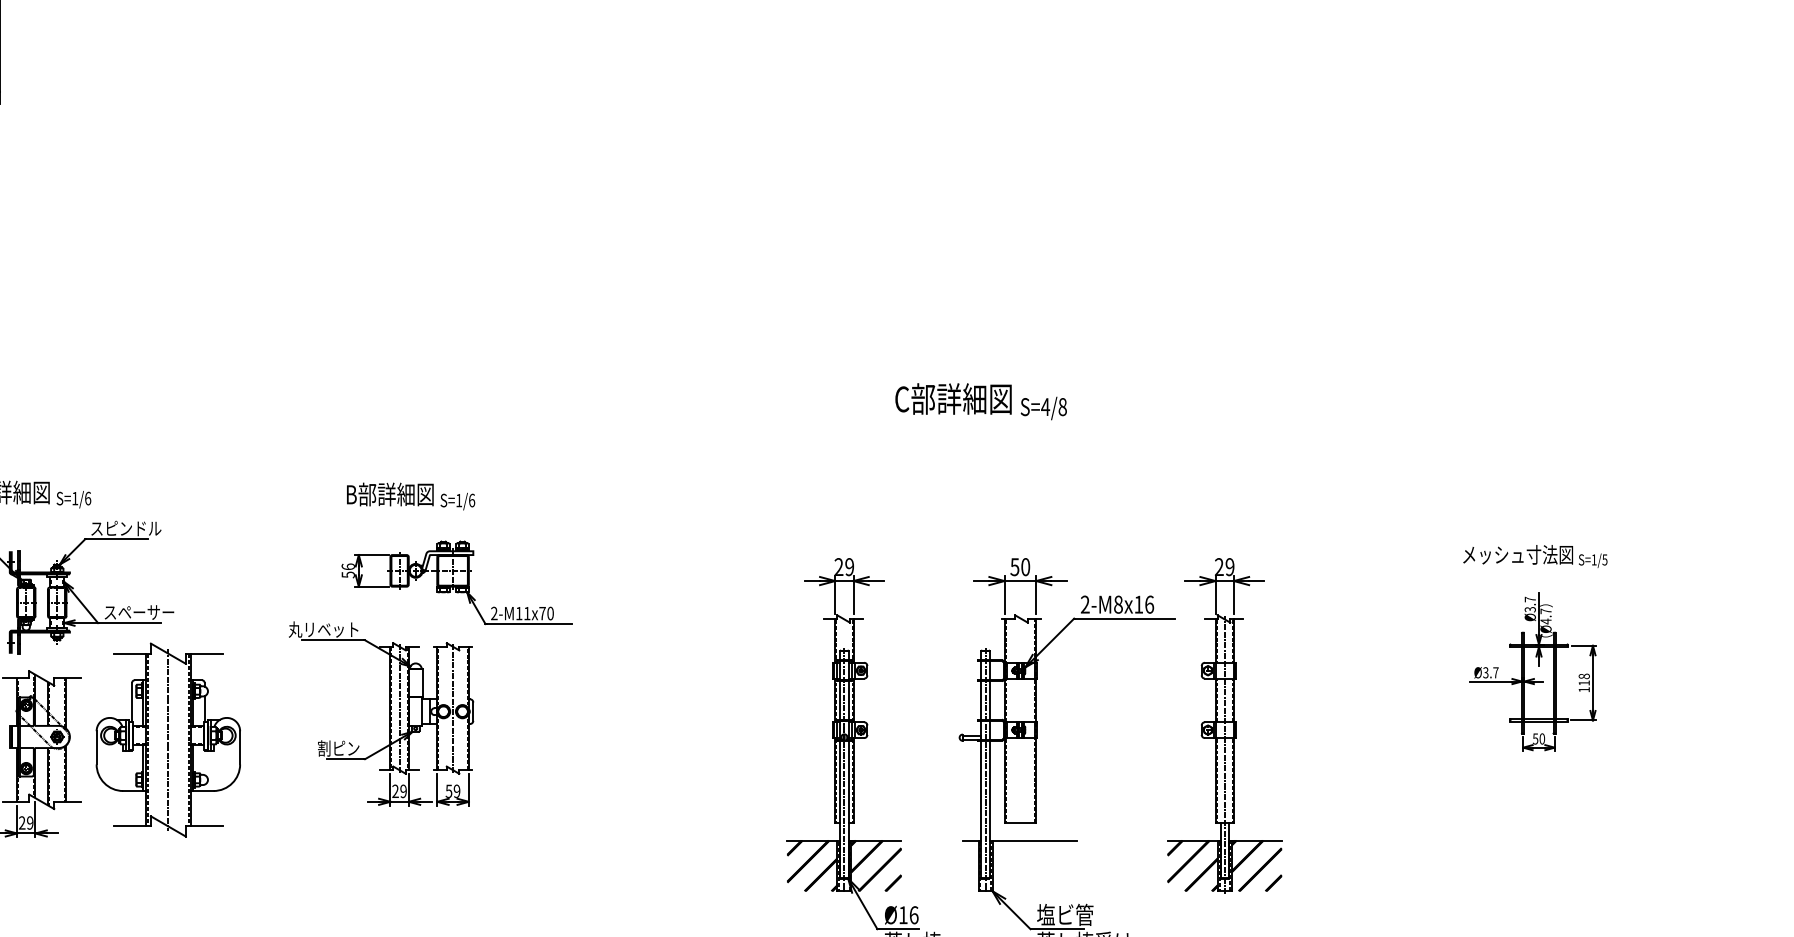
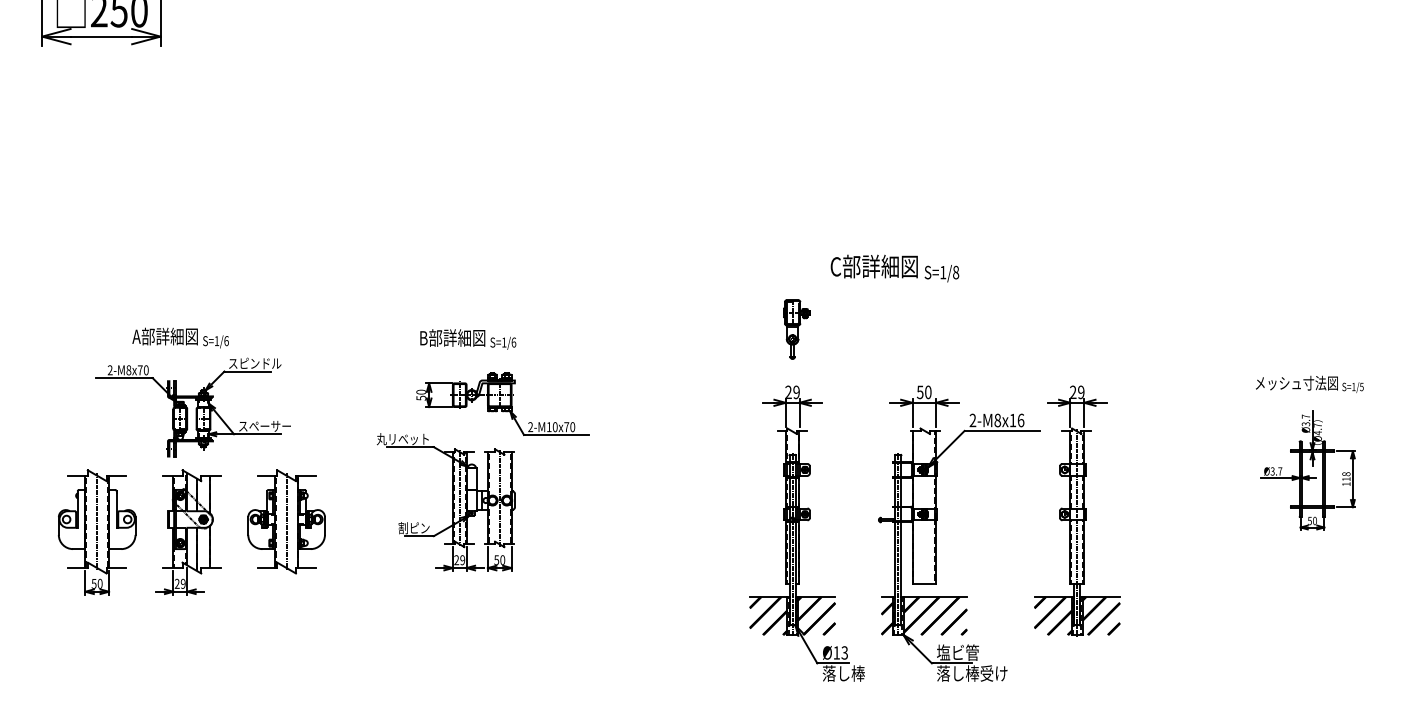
text: (1044, 406) -> (942, 272), S=4/8 -> S=1/8
part: (849, 483) -> (796, 329), added
text: (347, 565) -> (420, 391), 56 -> 50
text: (526, 614) -> (554, 427), 2-M11x70 -> 2-M10x70
part: (168, 739) -> (286, 521), size x0.71
text: (456, 791) -> (502, 560), 59 -> 50
hatch: (1019, 865) -> (923, 615), added
text: (913, 914) -> (844, 652), Ø16 -> Ø13

